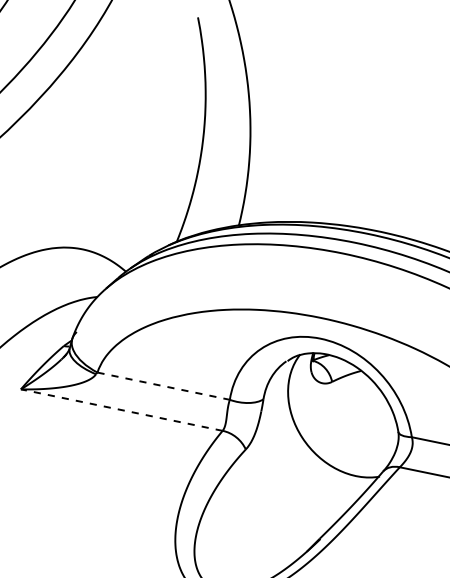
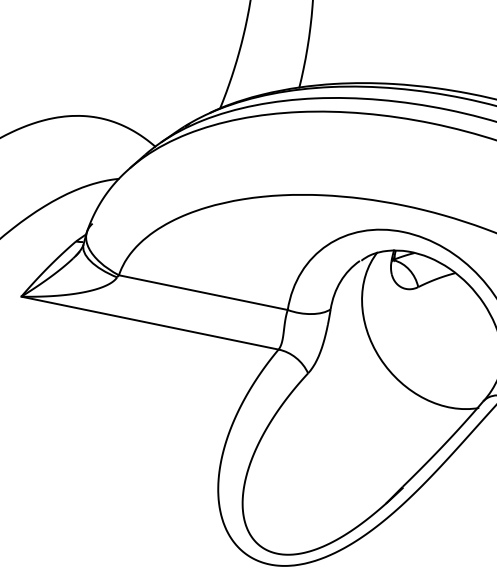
line: (163, 386) -> (203, 293), dashed -> solid
line: (121, 410) -> (149, 323), dashed -> solid

